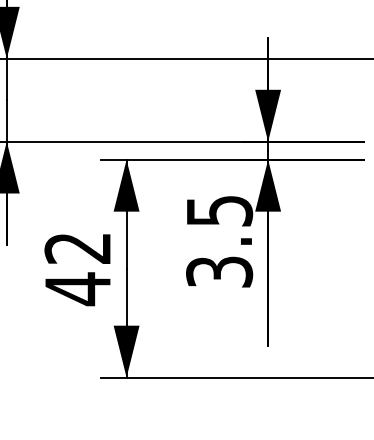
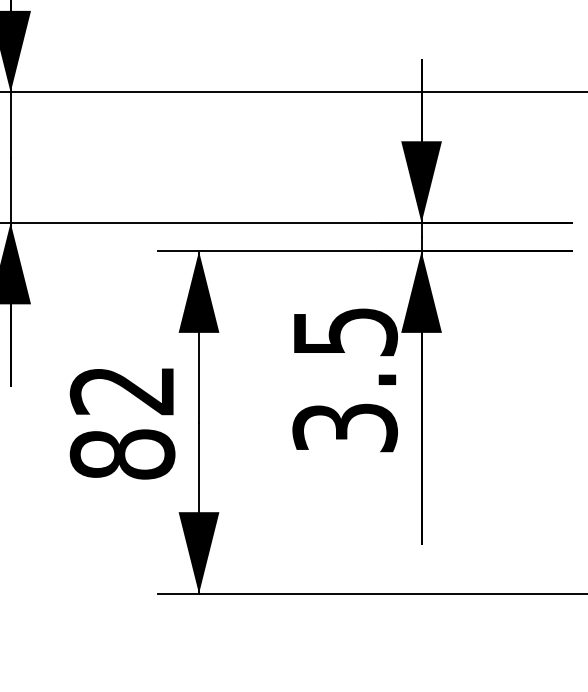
text: (77, 289) -> (121, 455), 42 -> 82

